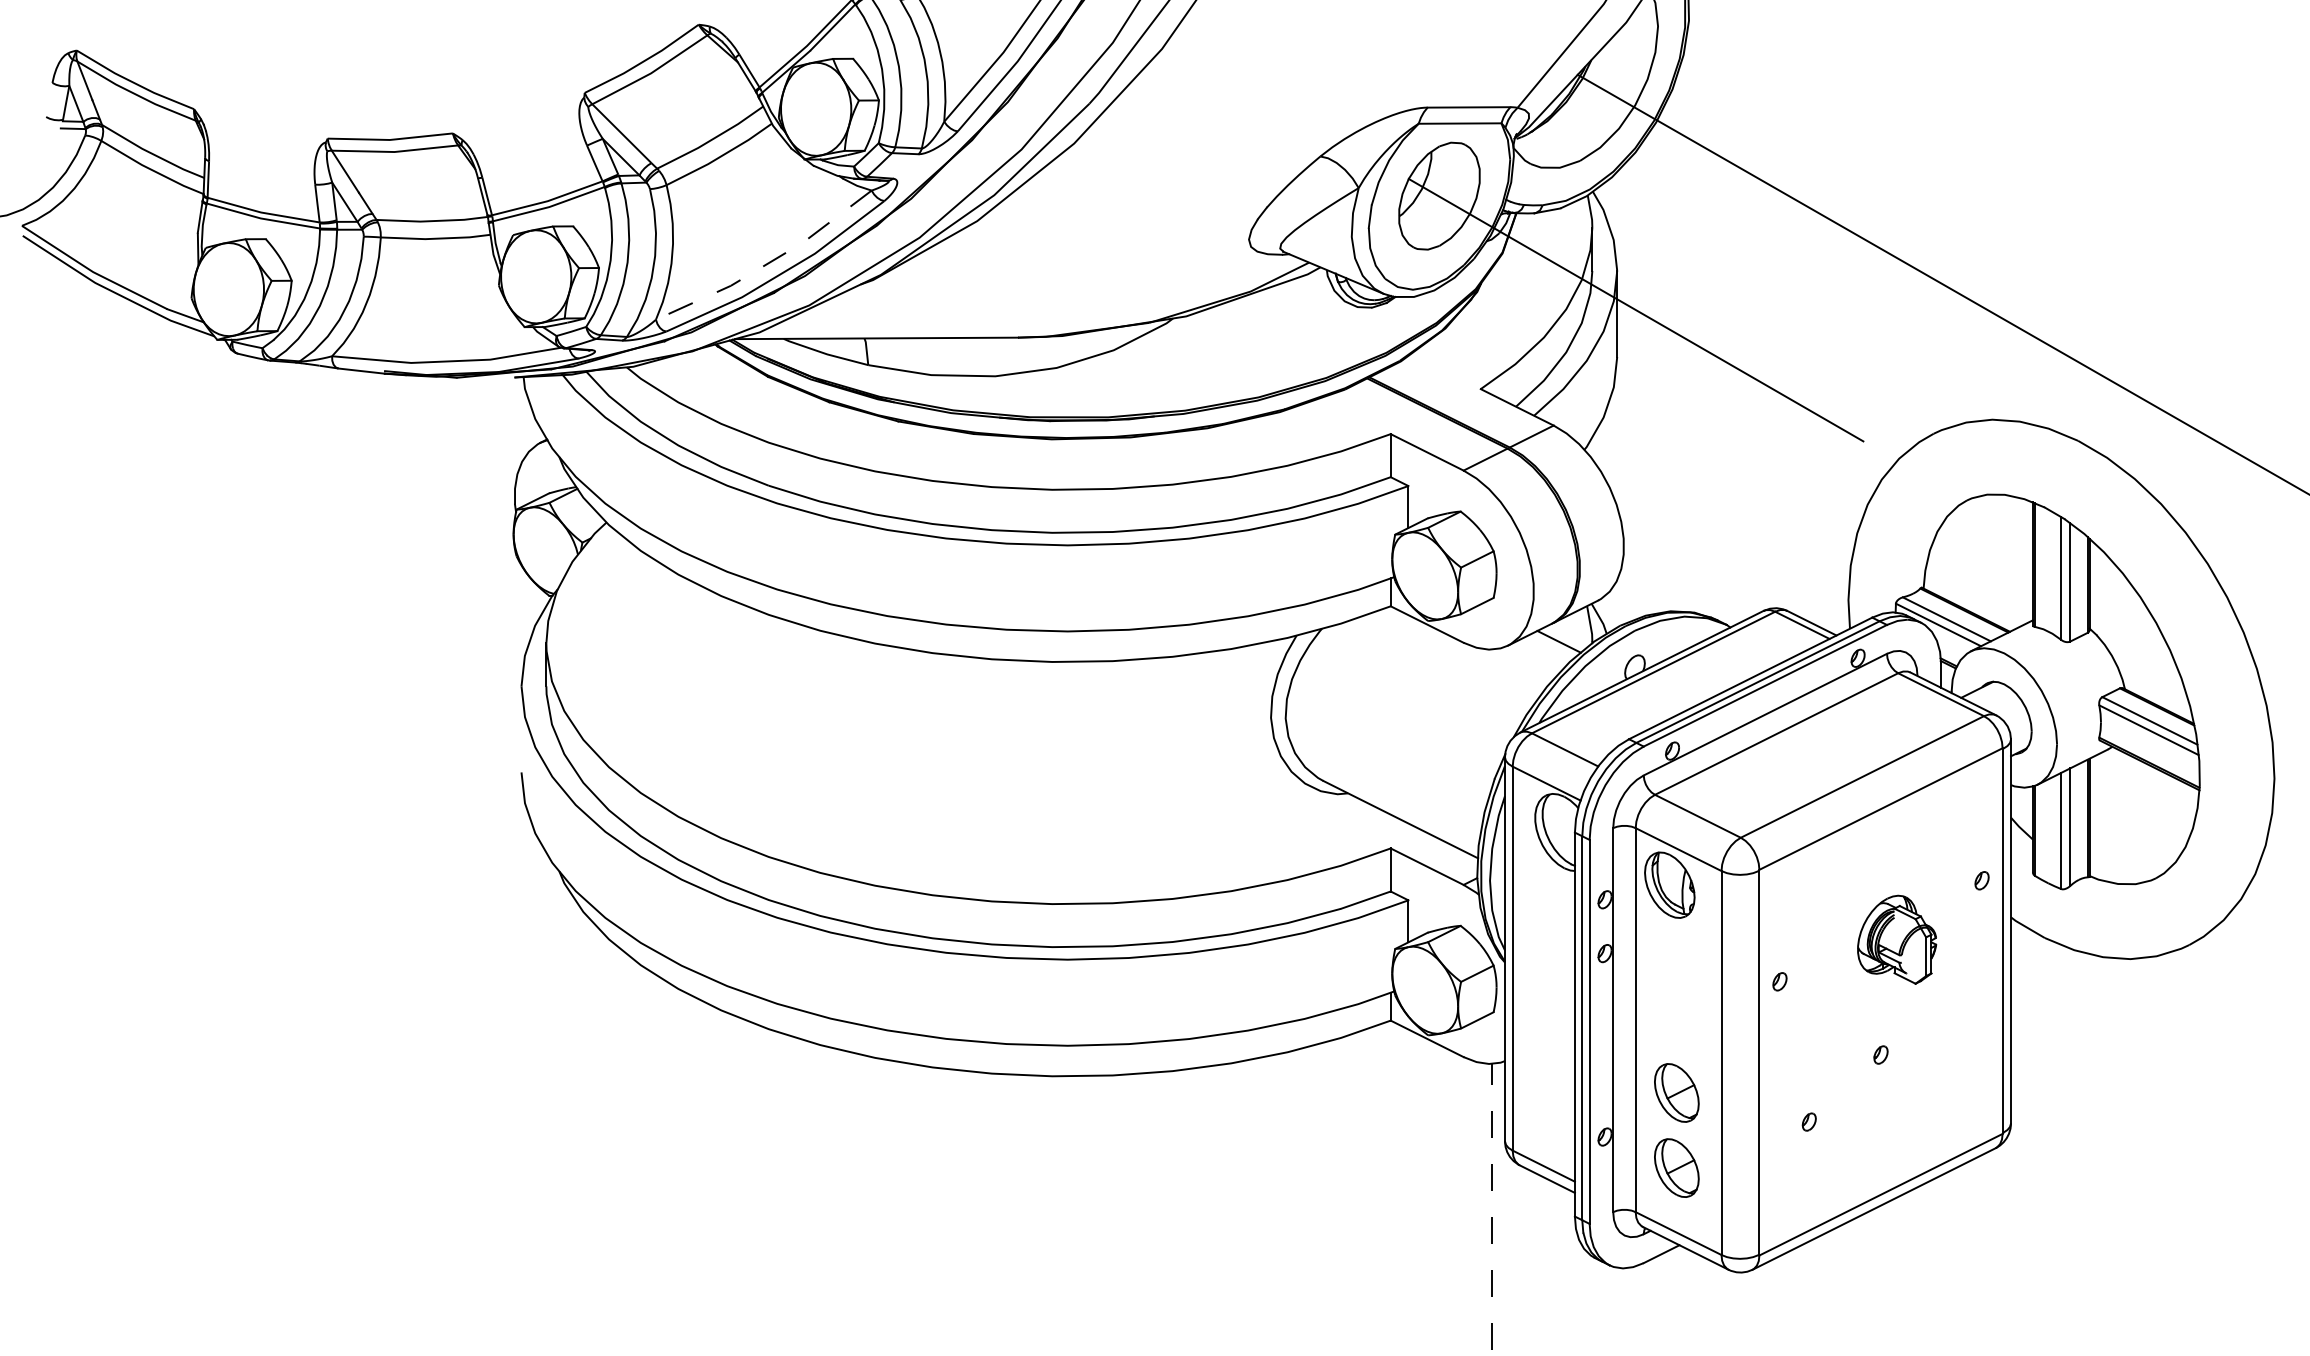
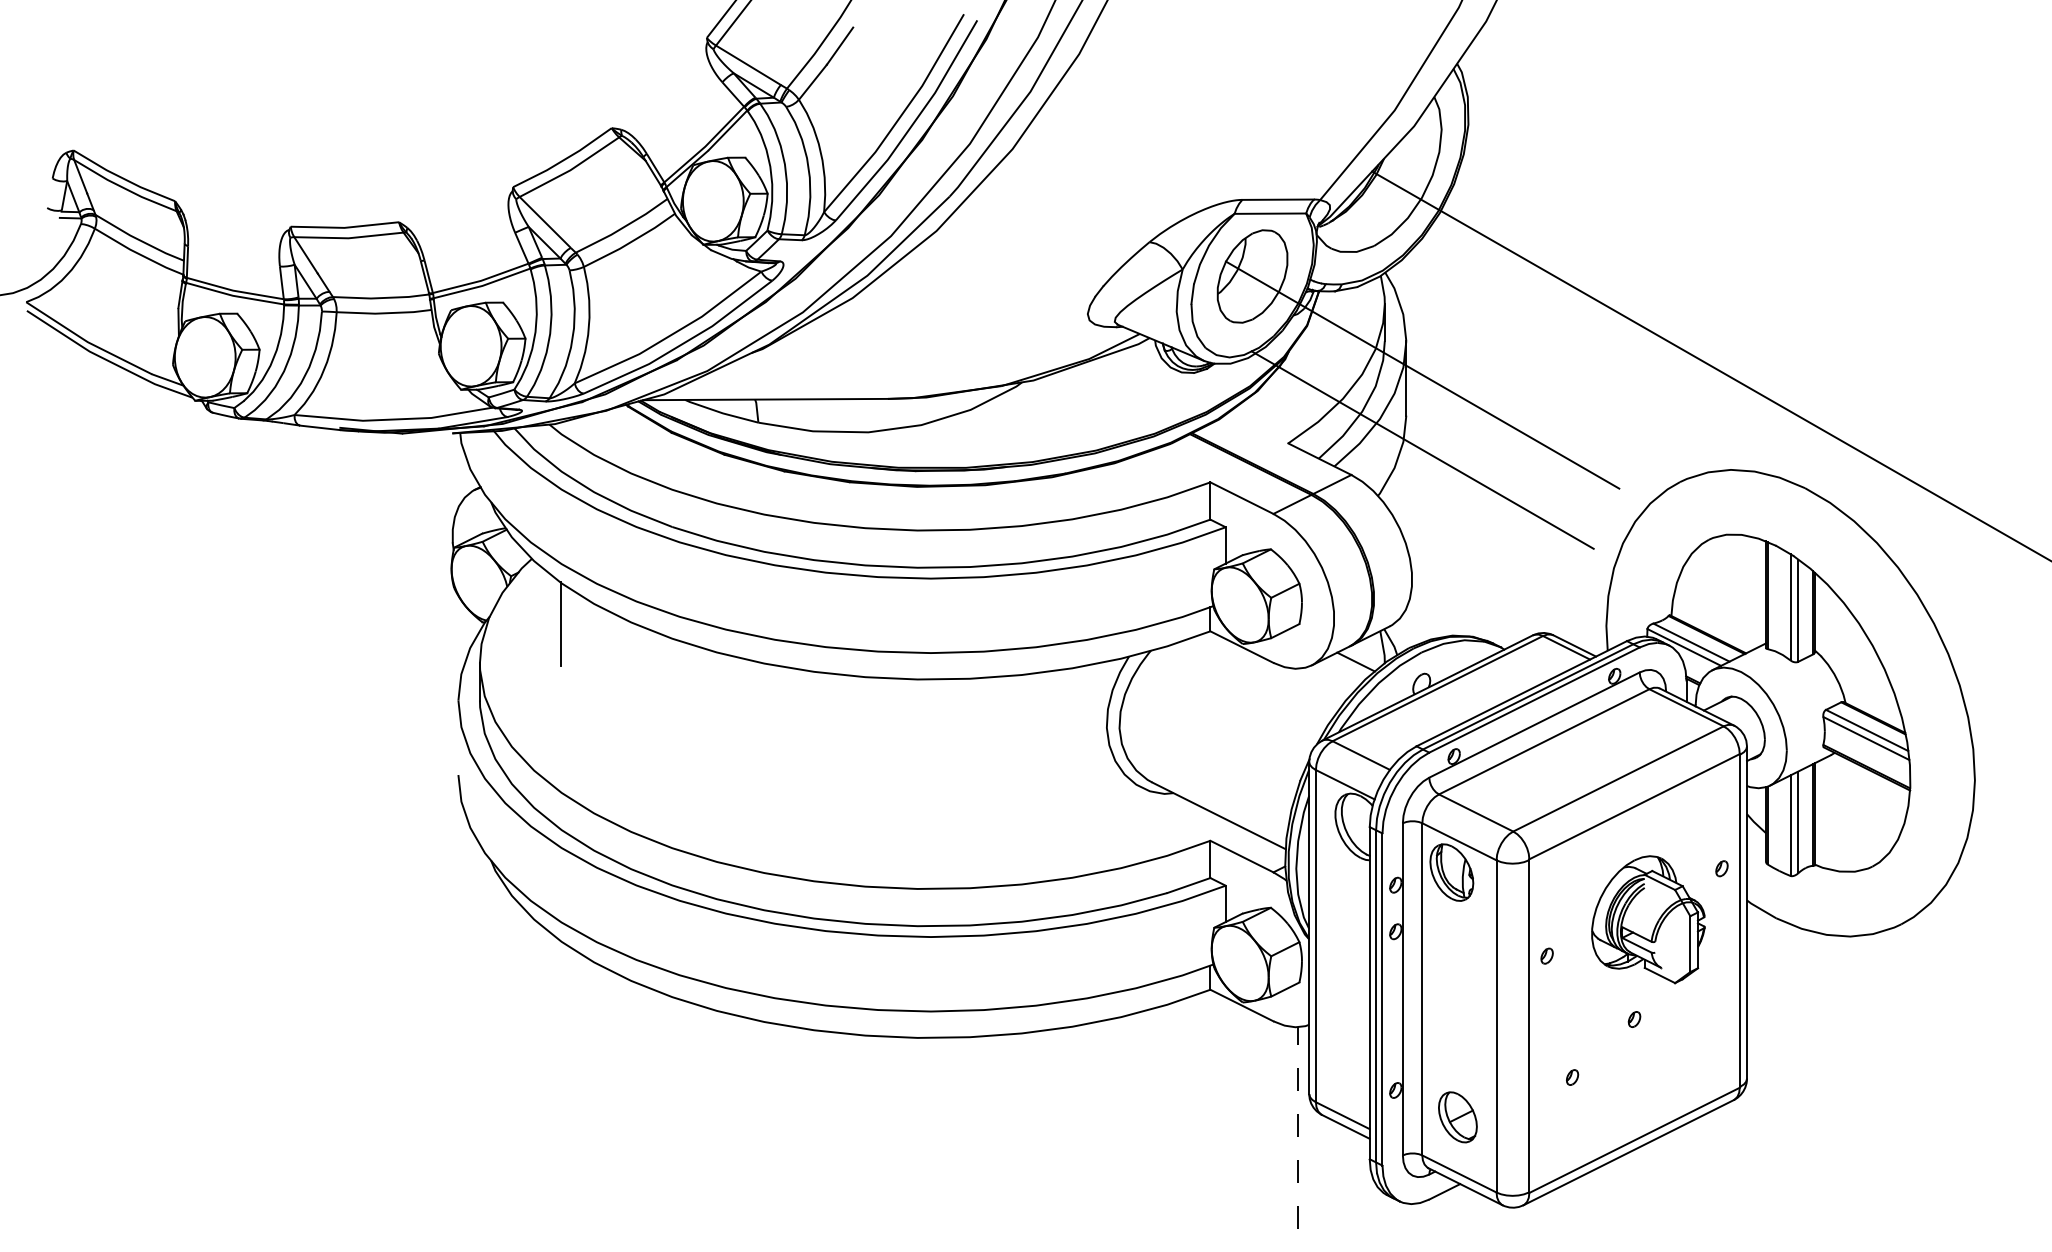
line: (768, 263) -> (672, 334), dashed -> solid
line: (1635, 396) -> (1422, 449), added
line: (639, 597) -> (560, 623), added
part: (1897, 939) -> (1648, 919), size x1.67
part: (1676, 1093) -> (1457, 1052), removed

